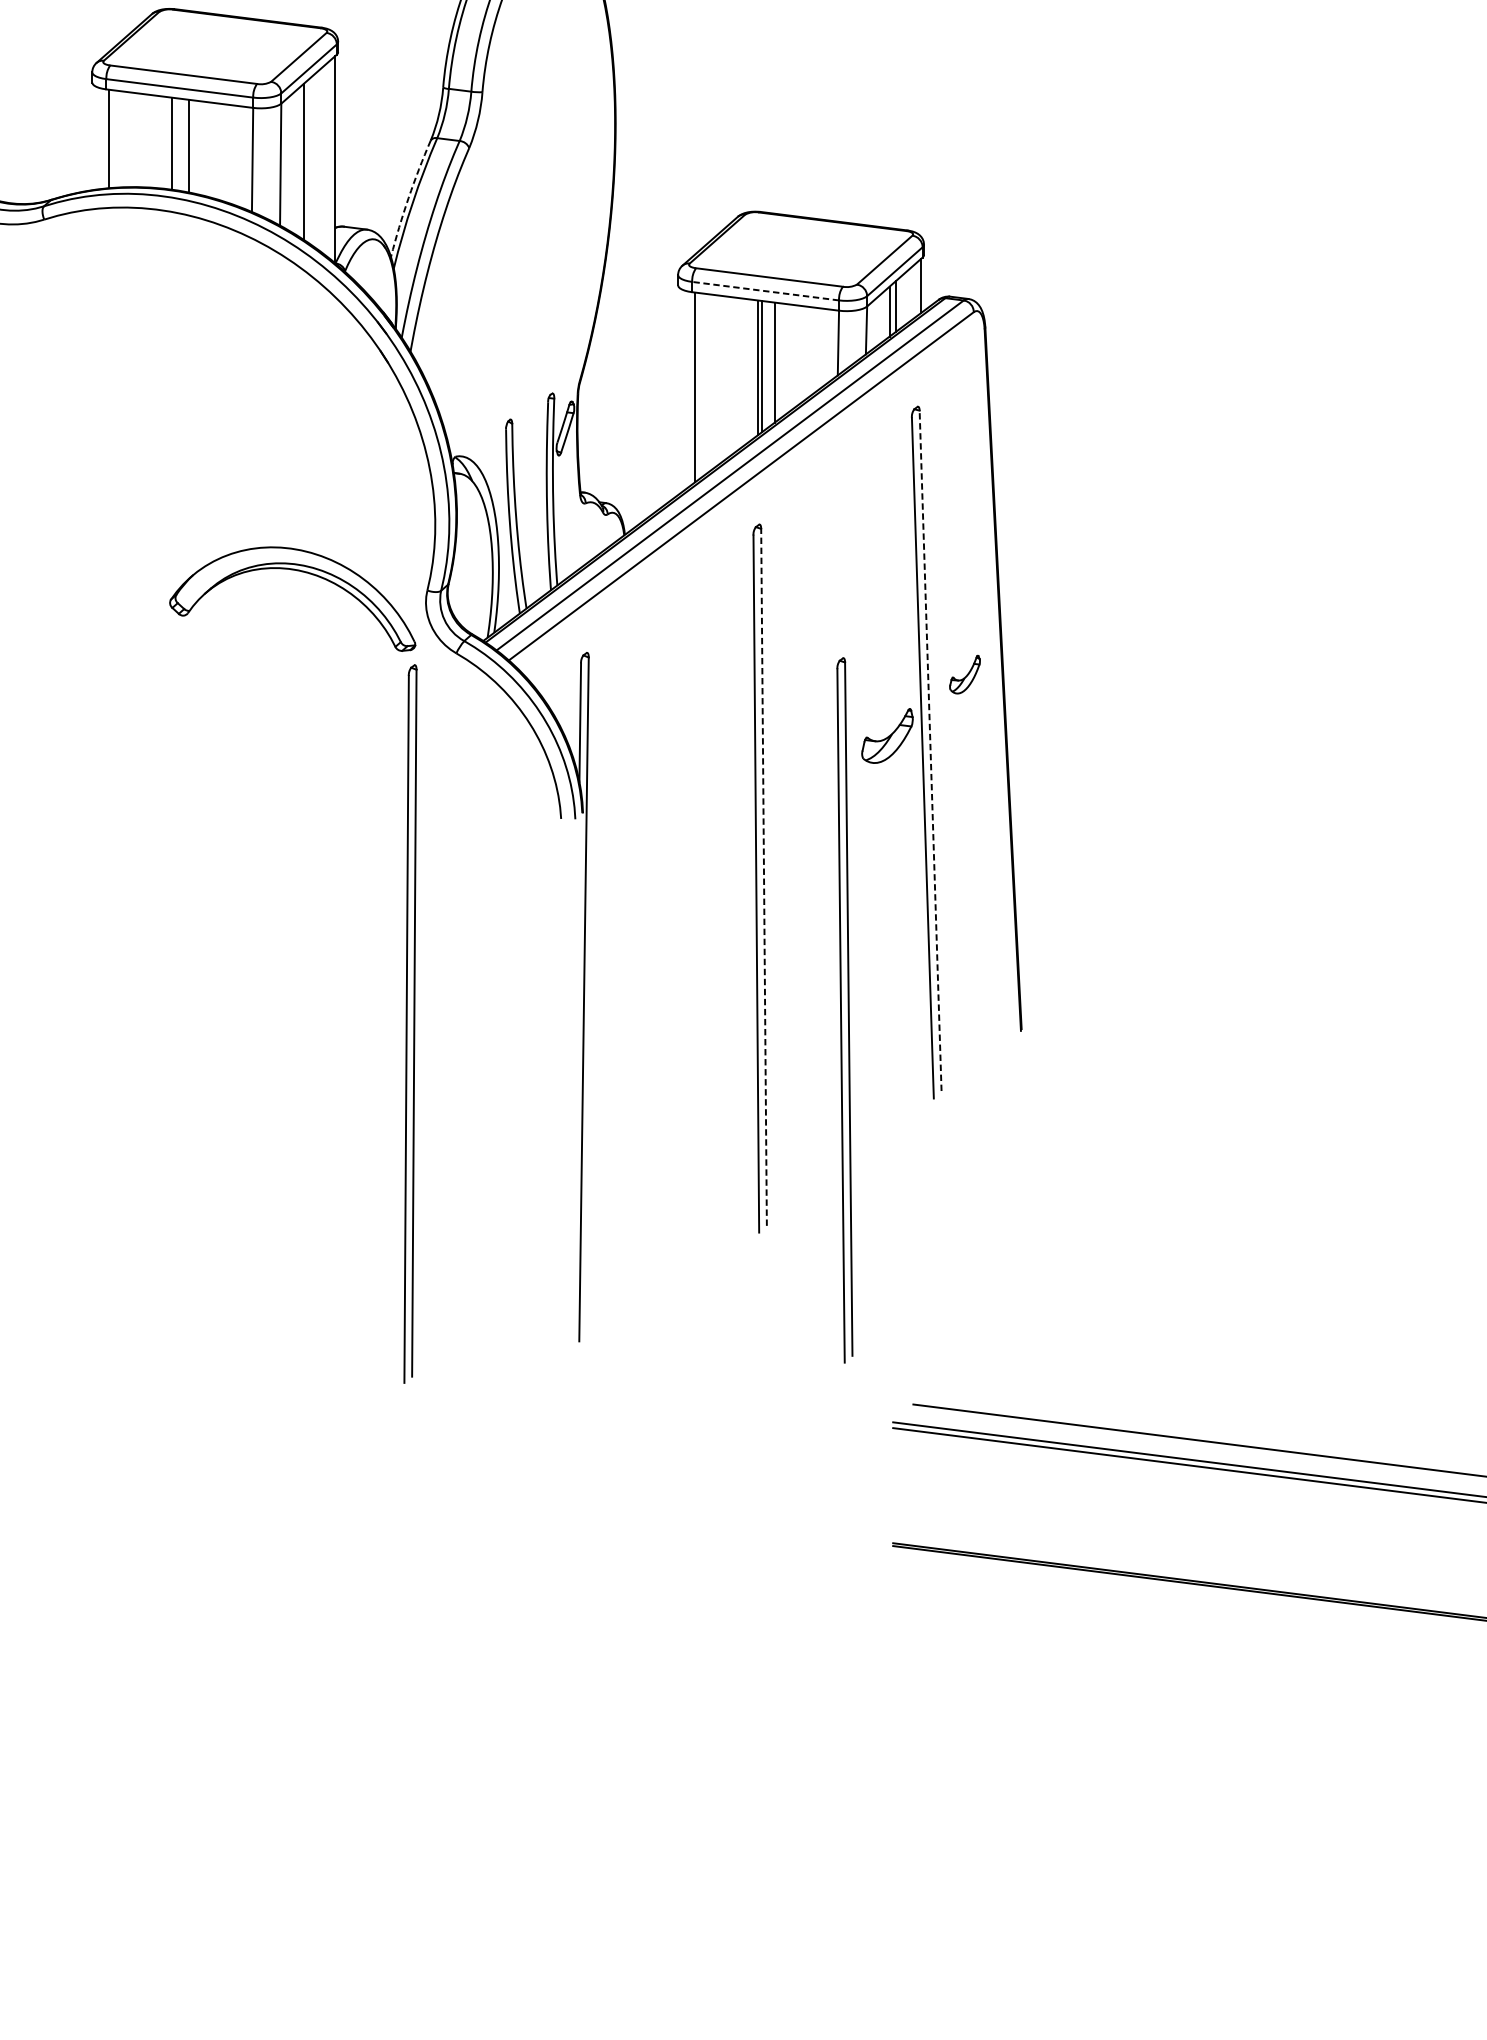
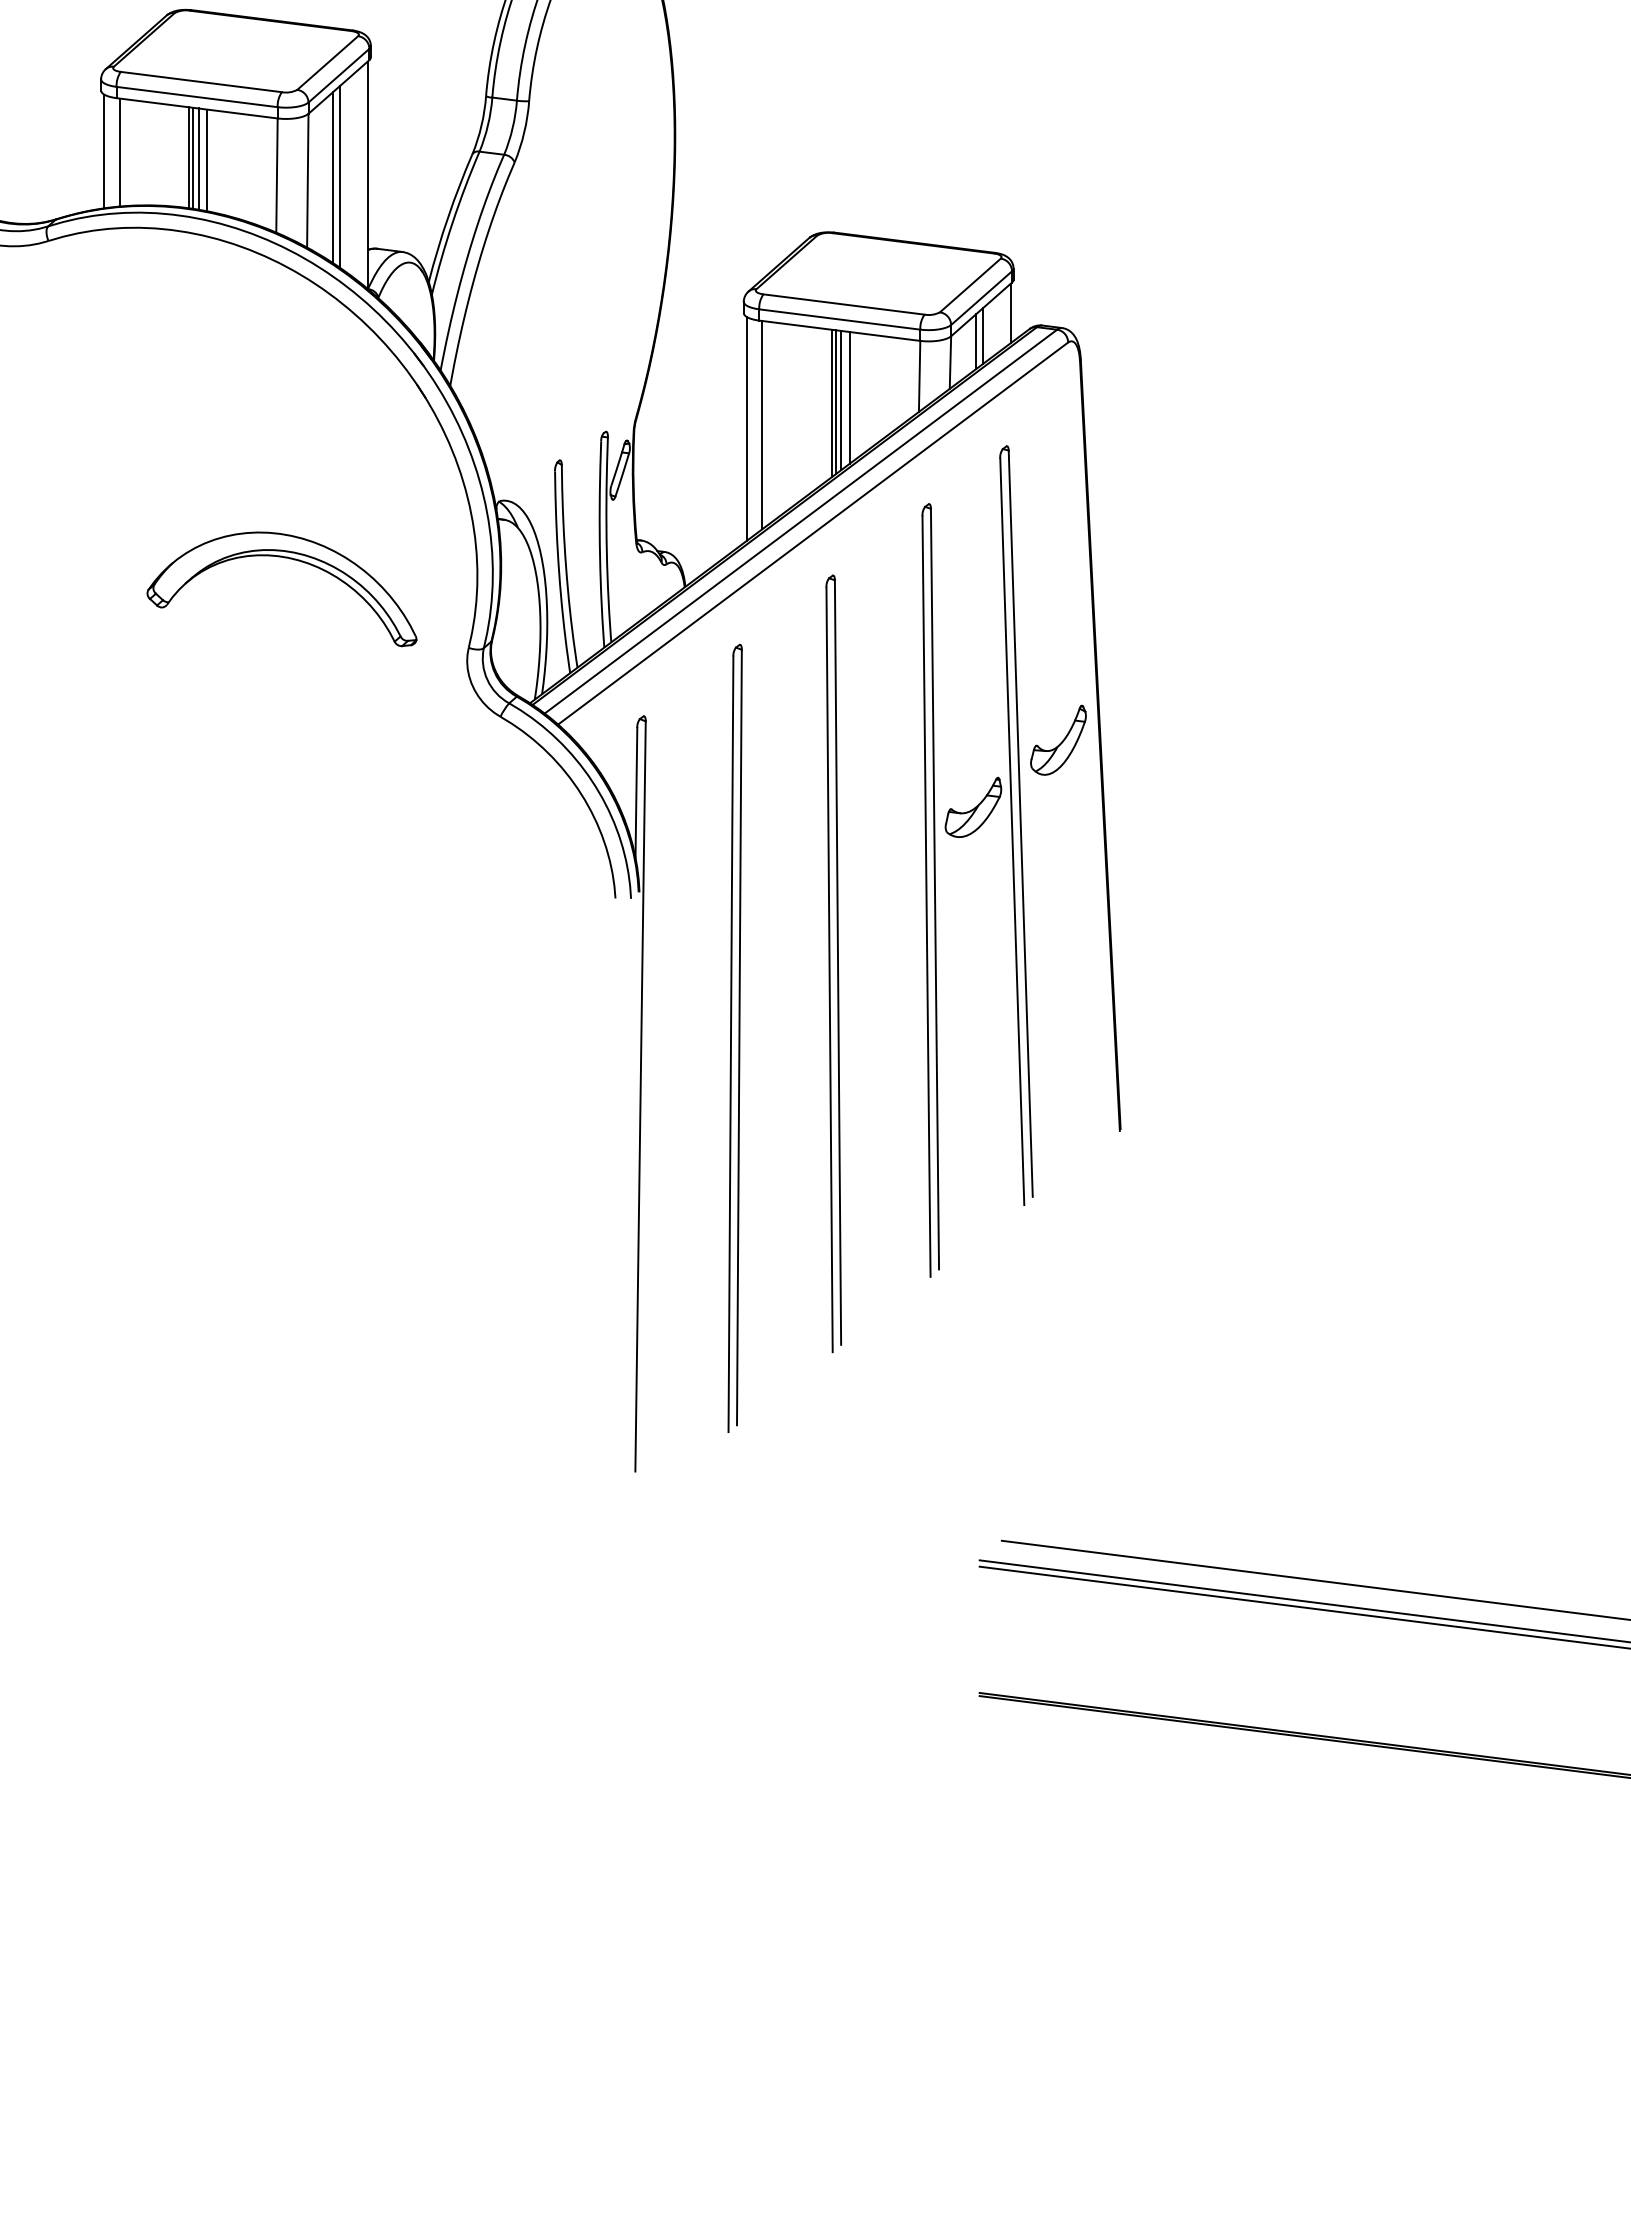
line: (95, 138) -> (104, 151), added
line: (175, 143) -> (192, 157), added
line: (181, 144) -> (198, 158), added
line: (310, 160) -> (340, 176), added
arc: (408, 198) -> (448, 217), dashed -> solid
line: (765, 291) -> (839, 319), dashed -> solid
line: (767, 365) -> (841, 400), added
line: (680, 390) -> (746, 428), added
part: (294, 571) -> (284, 558), moved
part: (965, 674) -> (1058, 739), size x1.67
line: (930, 750) -> (1020, 823), dashed -> solid
line: (764, 877) -> (838, 962), dashed -> solid
part: (844, 1010) -> (930, 890), moved
part: (409, 1023) -> (734, 1037), moved

